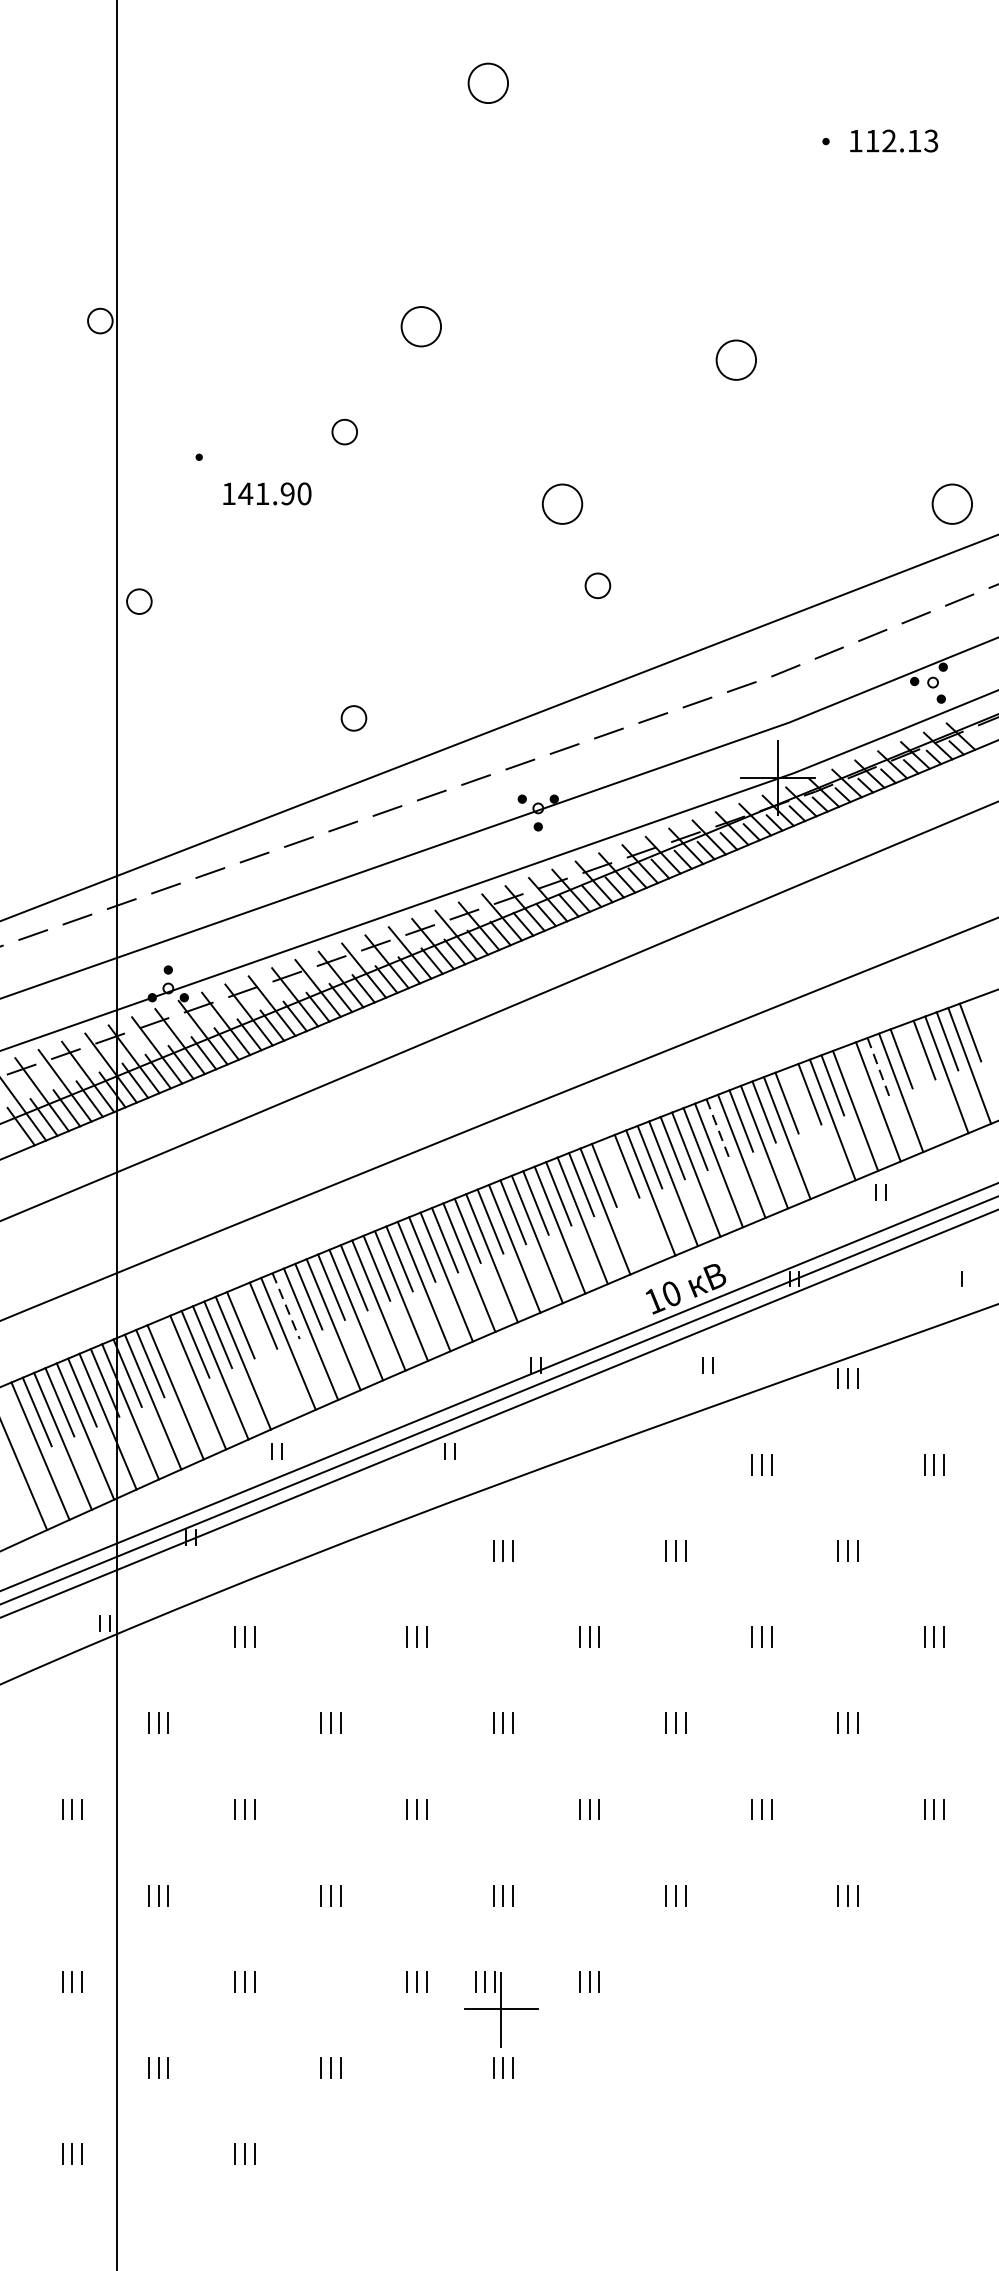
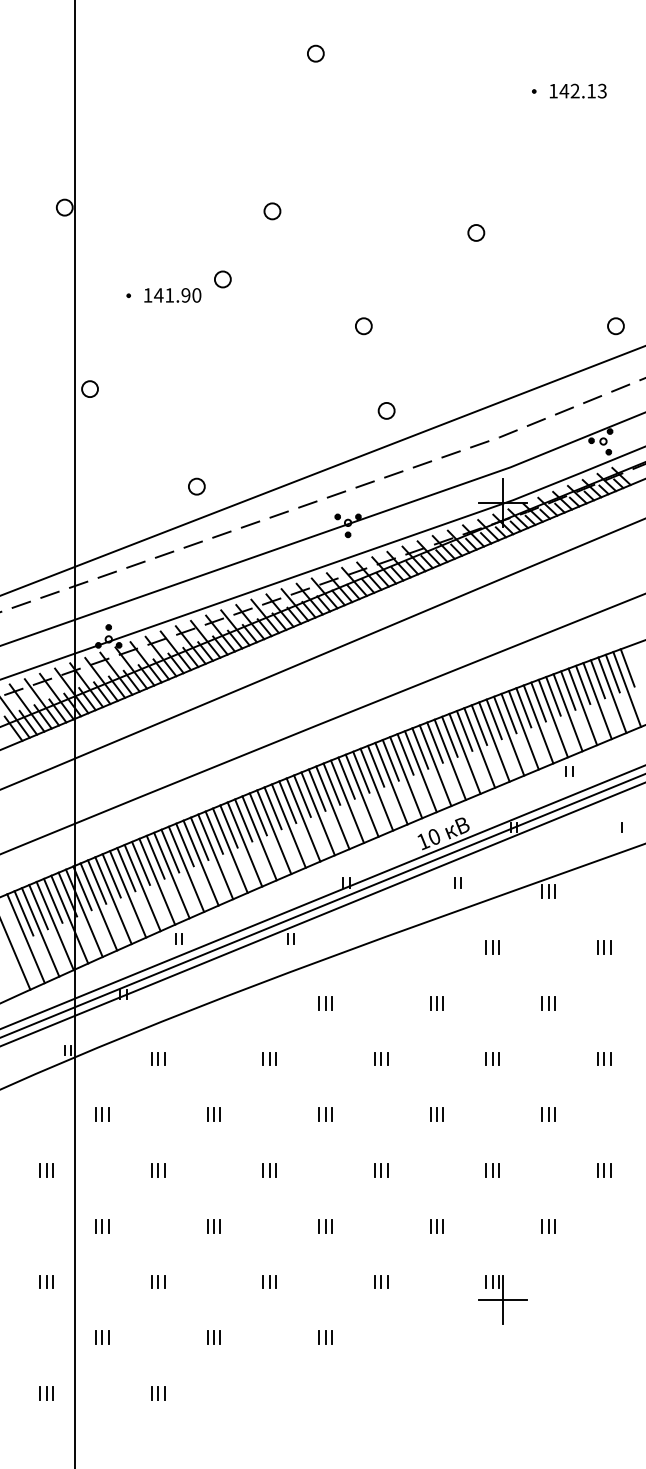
circle: (487, 82) -> (315, 53), size x0.62
text: (872, 141) -> (564, 91), 112.13 -> 142.13
circle: (421, 327) -> (272, 211), size x0.62
circle: (736, 359) -> (476, 232), size x0.62
text: (266, 493) -> (172, 295), moved
circle: (562, 504) -> (363, 326), size x0.62
circle: (951, 504) -> (615, 326), size x0.62
circle: (597, 585) -> (386, 410), moved
circle: (353, 718) -> (196, 486), moved
line: (878, 1067) -> (568, 690), dashed -> solid
line: (855, 1075) -> (553, 695), added
line: (923, 1084) -> (597, 701), added
line: (809, 1129) -> (523, 730), added
line: (718, 1130) -> (464, 731), dashed -> solid
line: (628, 1201) -> (406, 777), added
line: (286, 1307) -> (185, 845), dashed -> solid
line: (172, 1353) -> (111, 875), added
line: (265, 1353) -> (171, 875), added
part: (500, 2008) -> (502, 1299), moved

